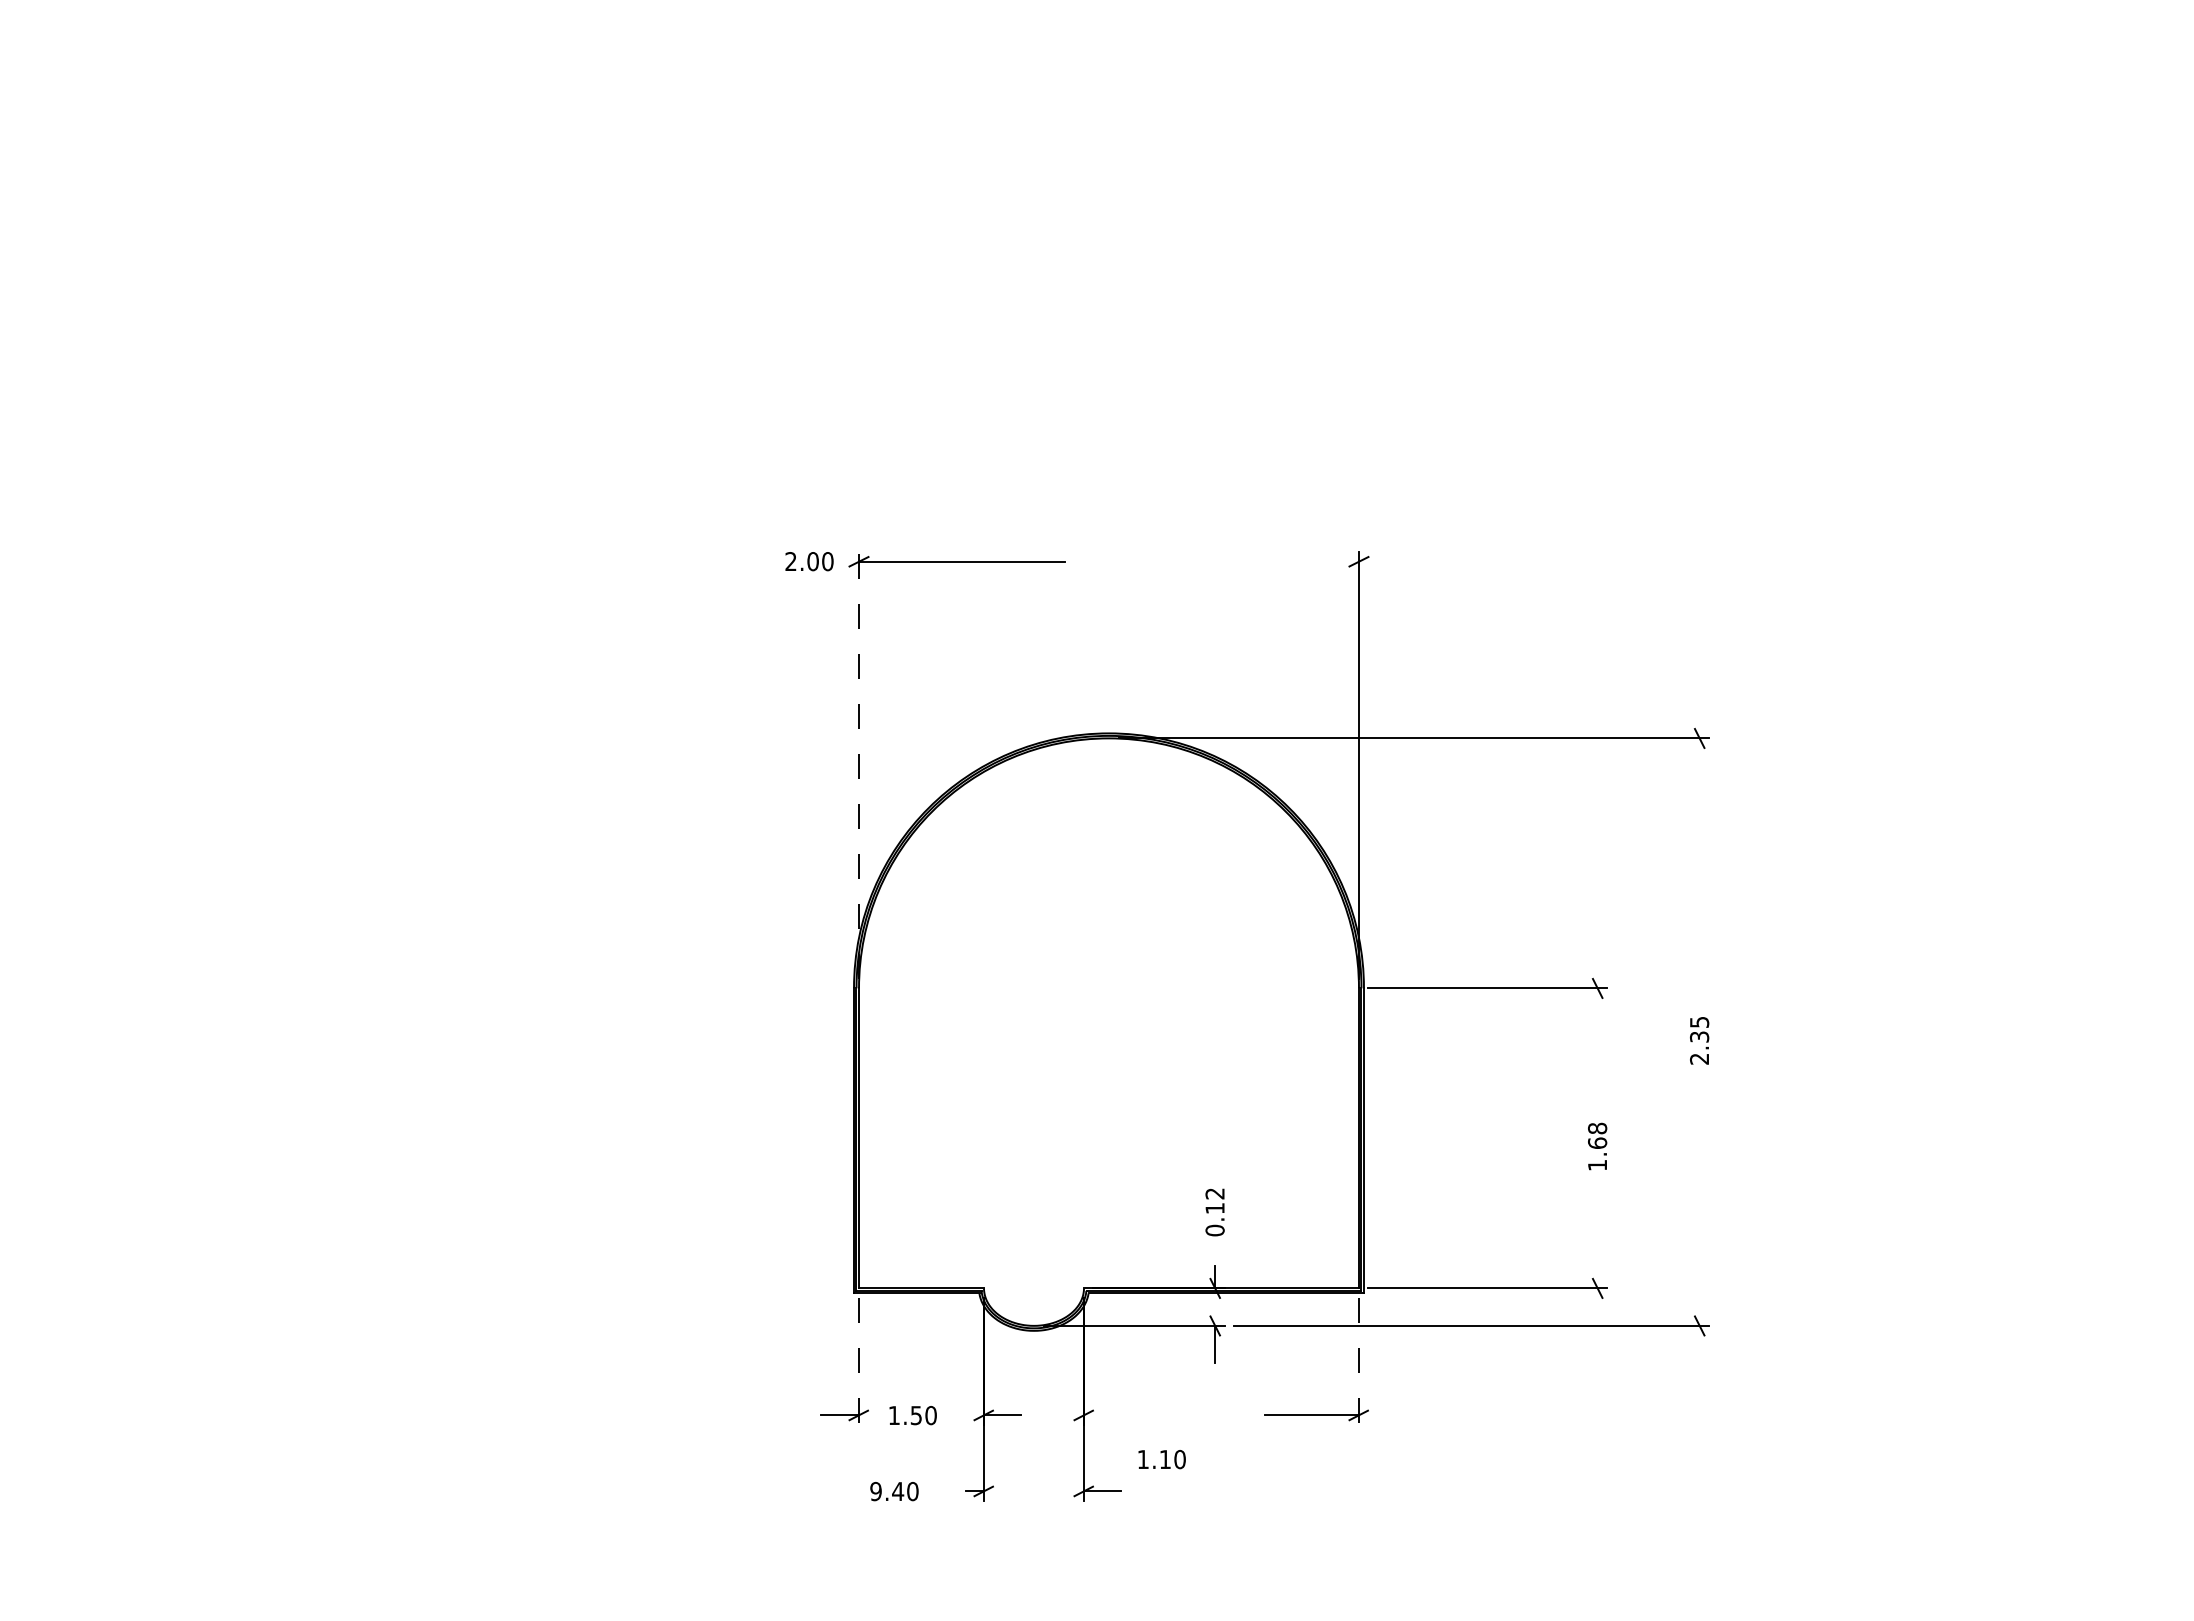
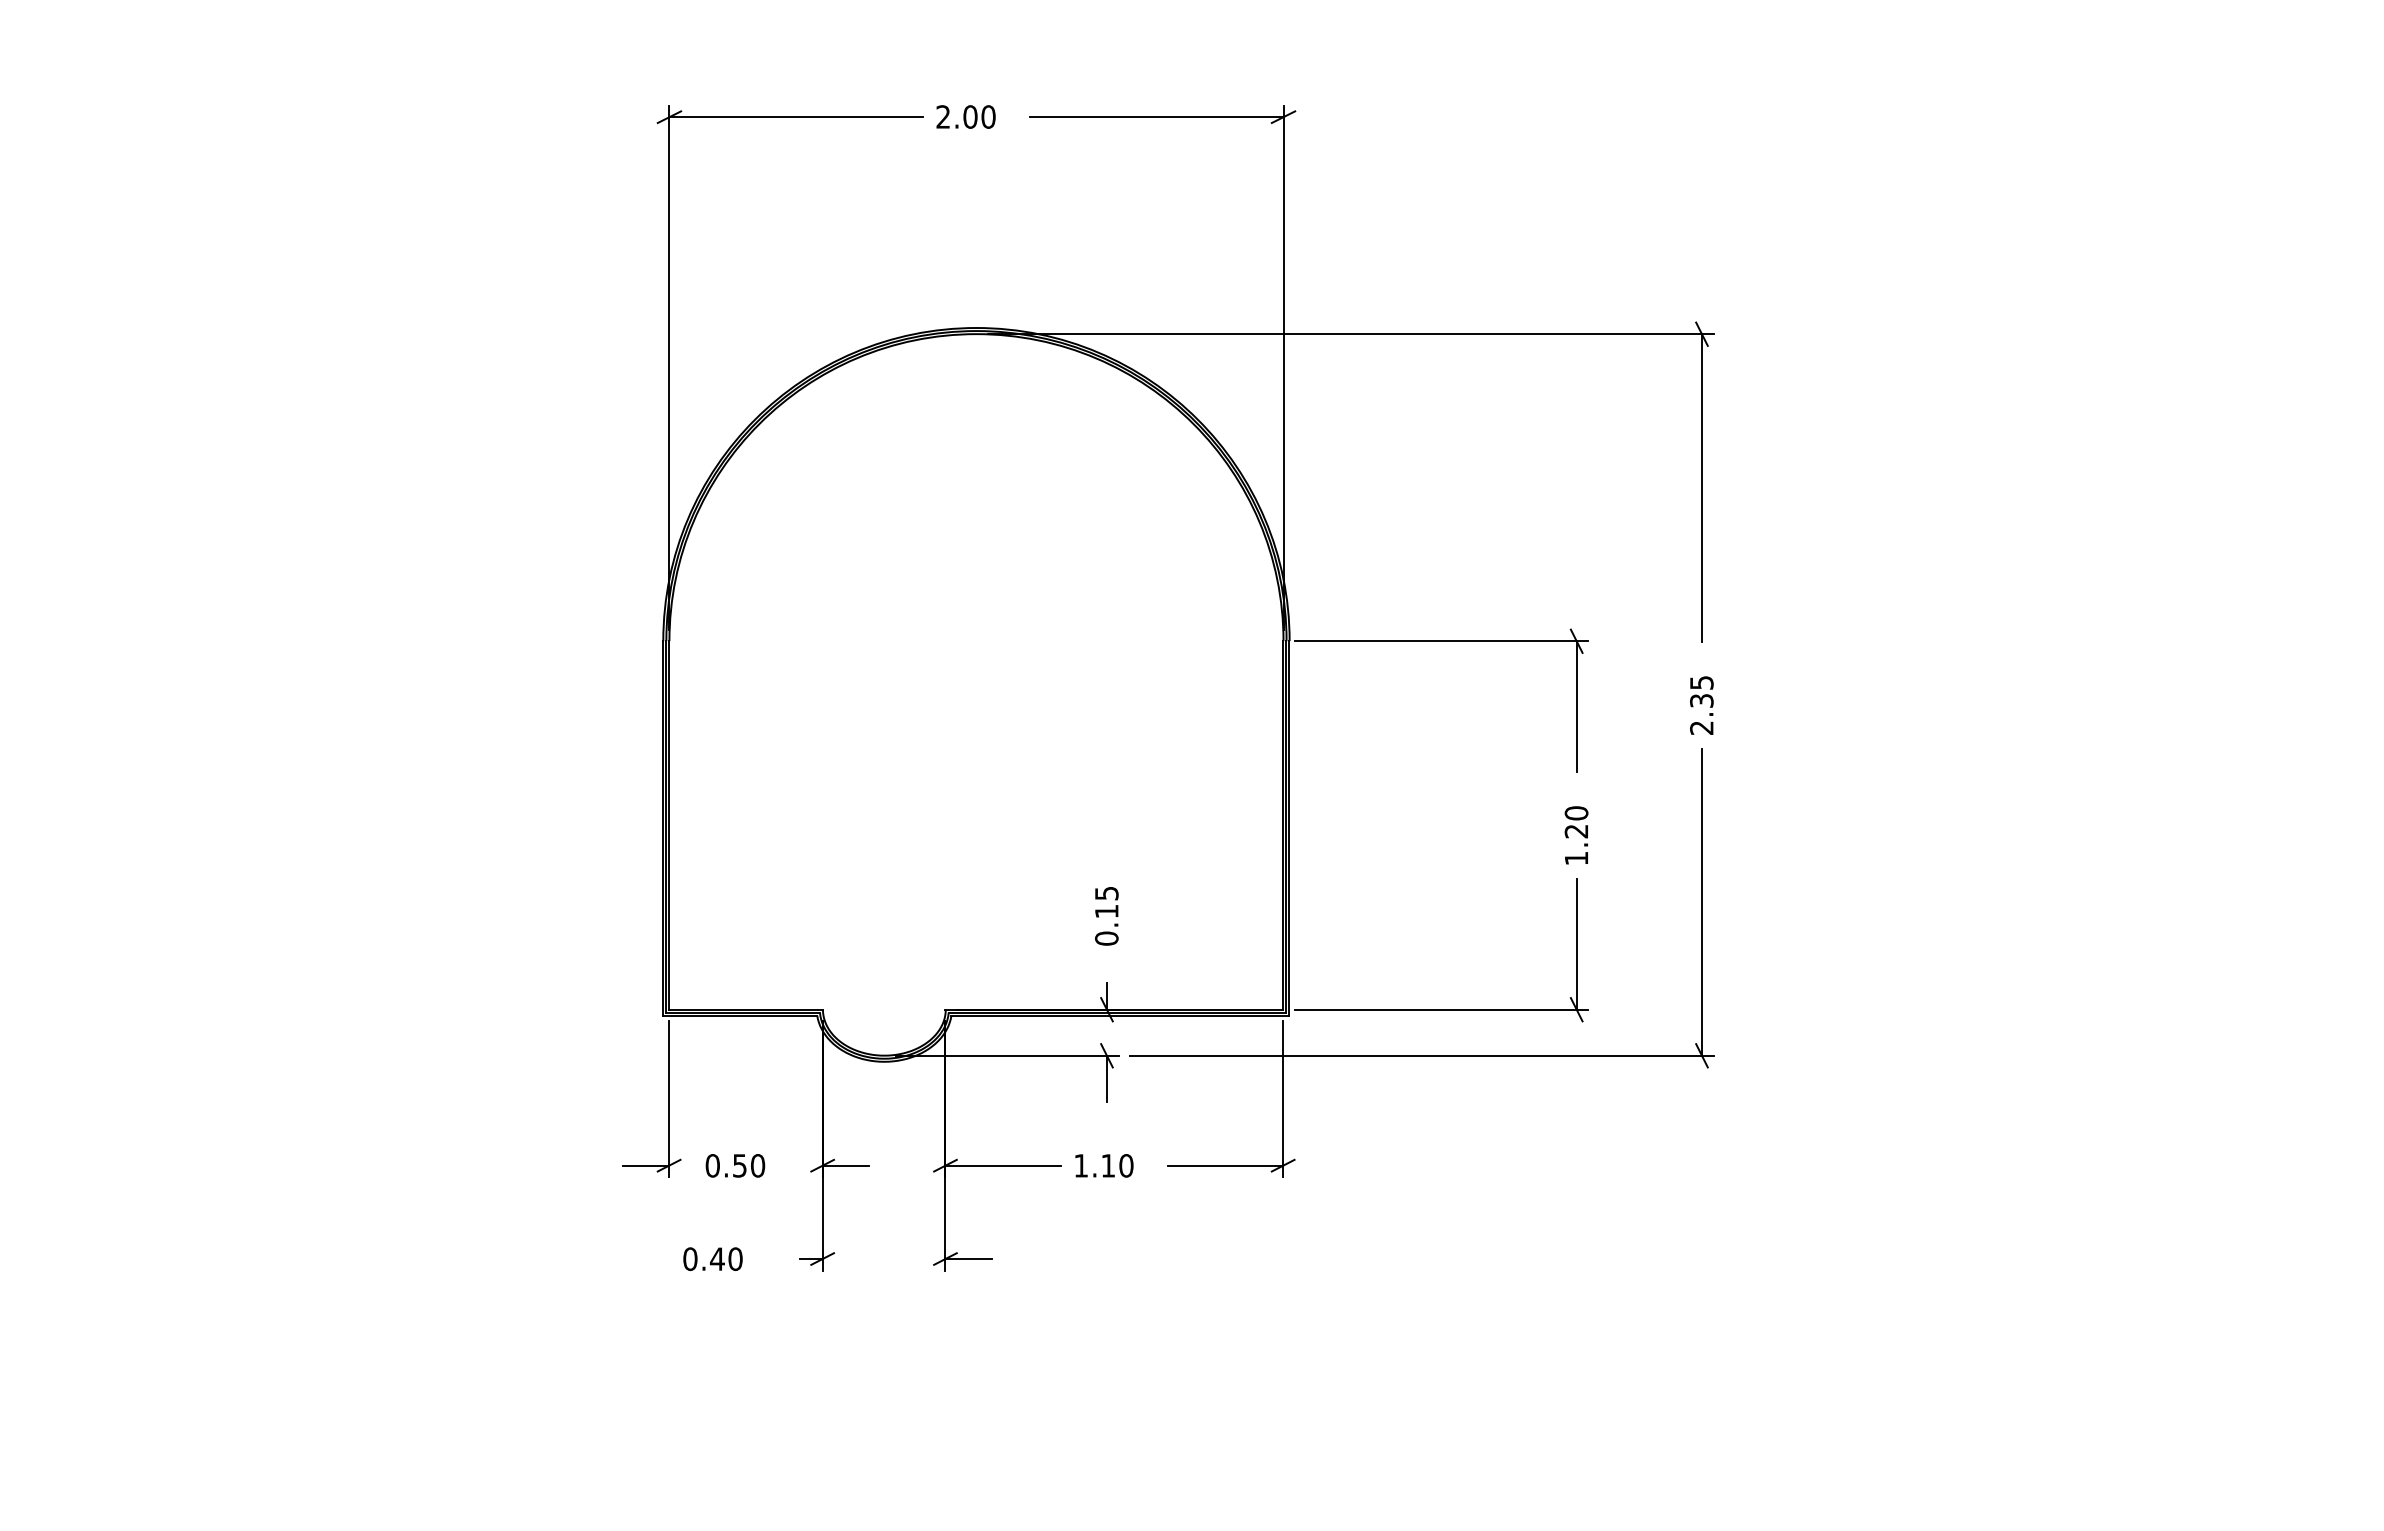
text: (809, 561) -> (966, 116), moved
line: (1255, 561) -> (1156, 116), added
line: (859, 765) -> (670, 367), dashed -> solid
line: (1699, 863) -> (1701, 487), added
line: (1597, 1041) -> (1576, 706), added
text: (1597, 1135) -> (1576, 821), 1.68 -> 1.20
text: (1214, 1193) -> (1106, 893), 0.12 -> 0.15
line: (1699, 1200) -> (1701, 901), added
line: (1597, 1235) -> (1576, 944), added
line: (858, 1361) -> (668, 1099), dashed -> solid
line: (1358, 1361) -> (1282, 1099), dashed -> solid
text: (894, 1415) -> (713, 1165), 1.50 -> 0.50
line: (1130, 1415) -> (1002, 1165), added
text: (1161, 1459) -> (1103, 1165), moved
text: (875, 1491) -> (689, 1259), 9.40 -> 0.40

